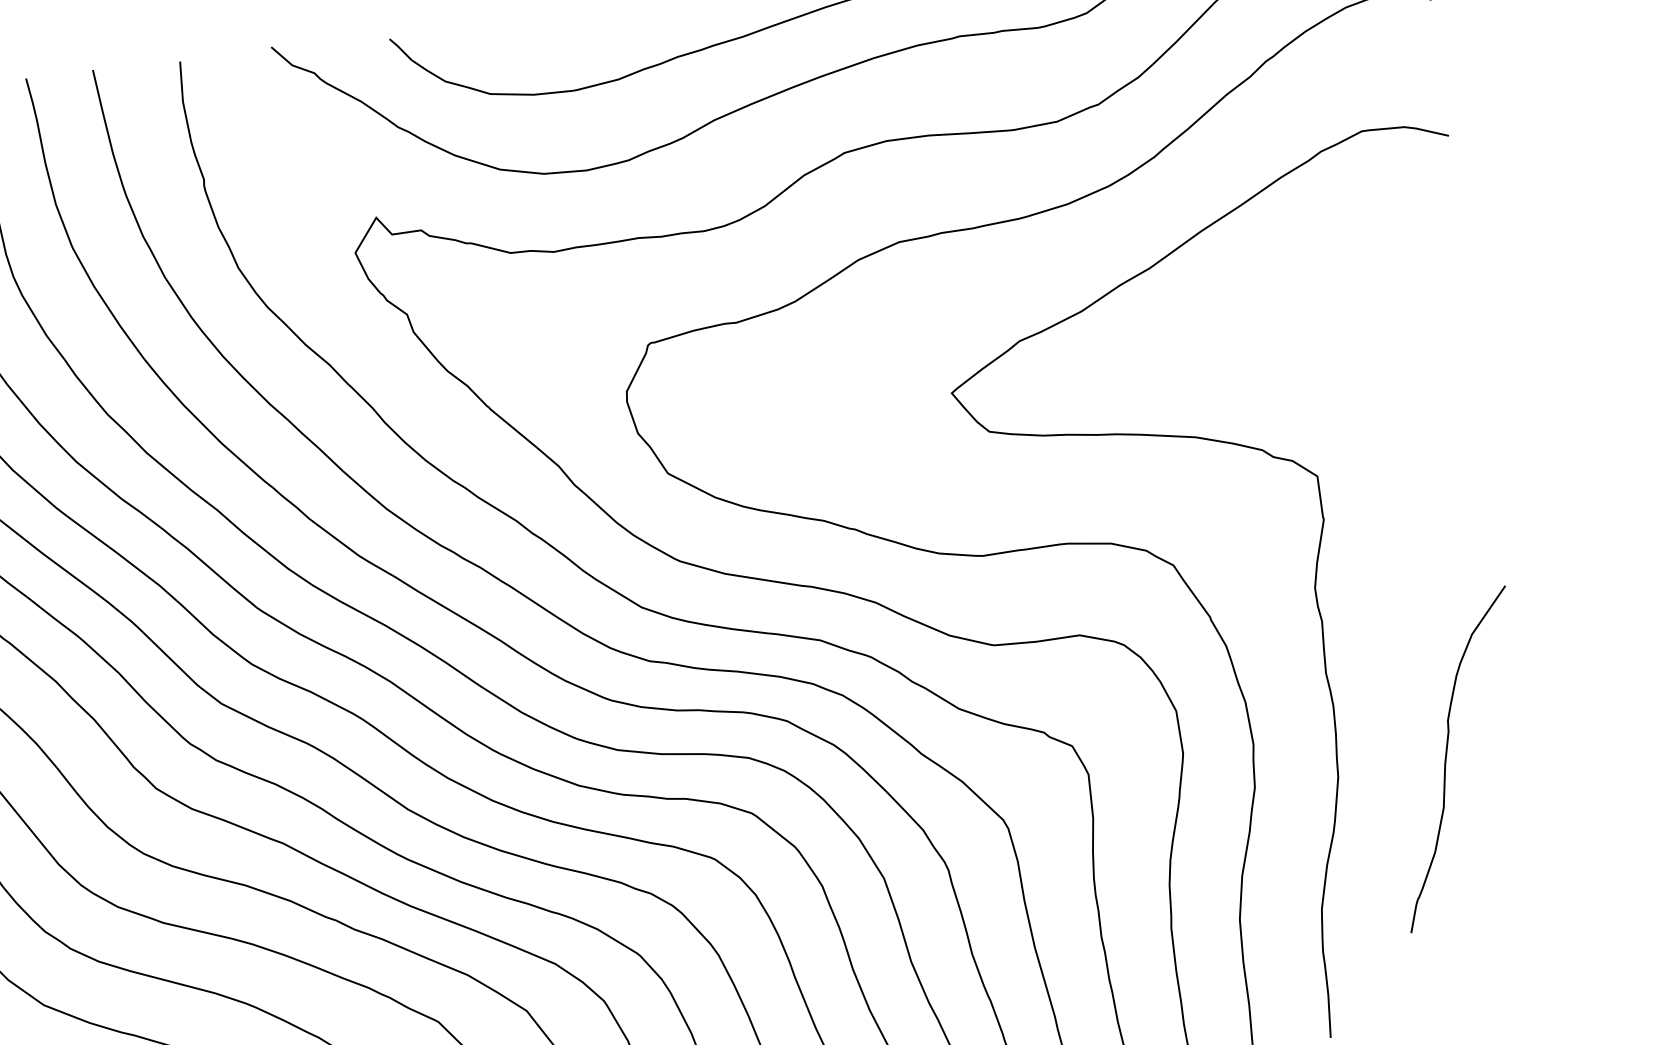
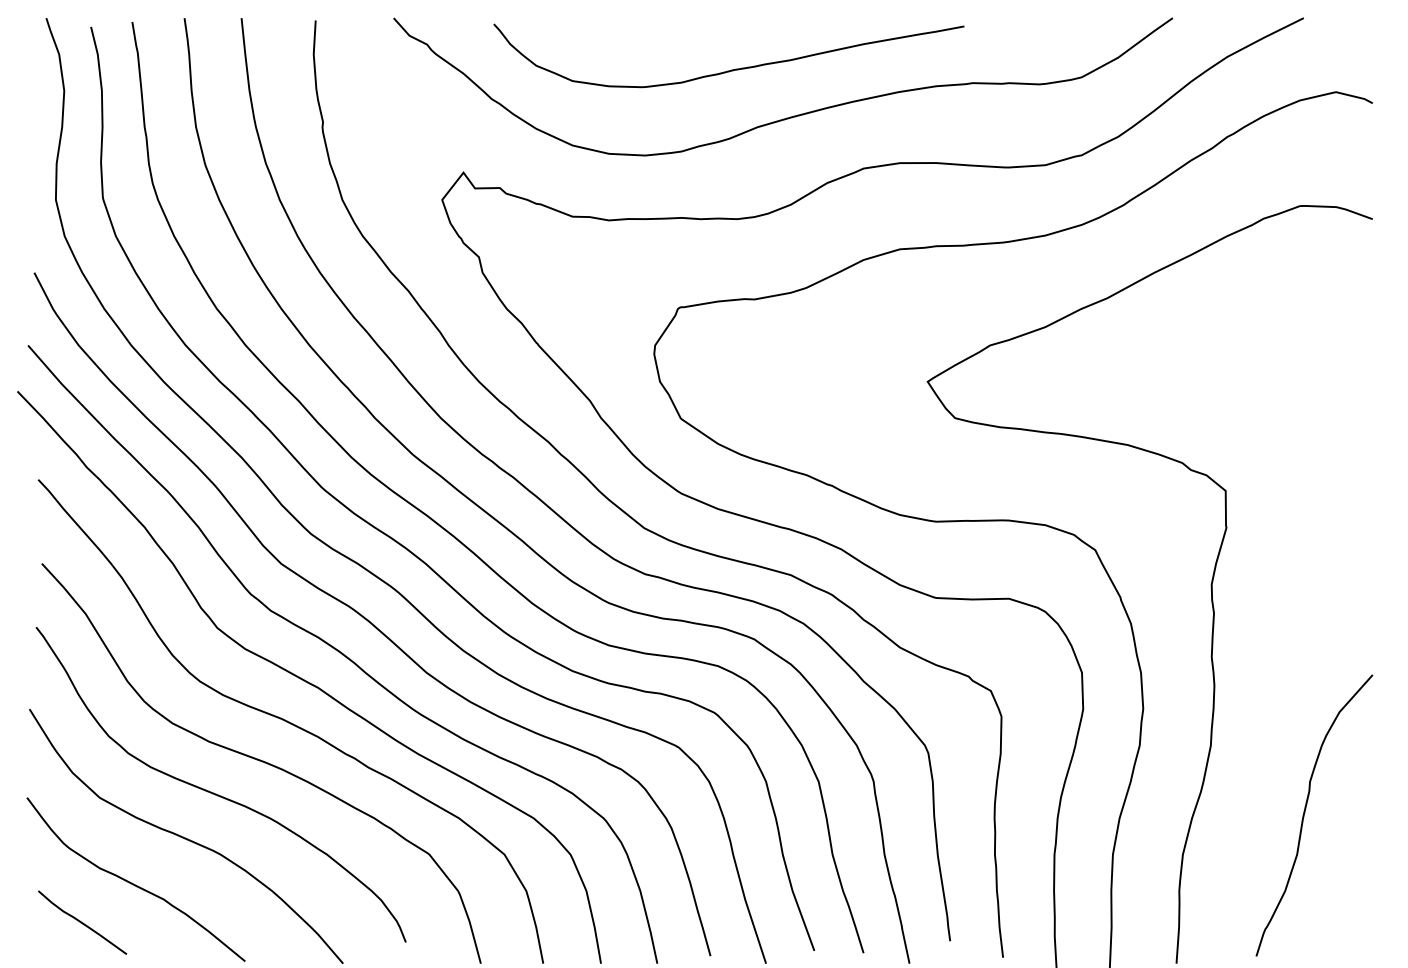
curve: (1447, 758) -> (1305, 813), moved

